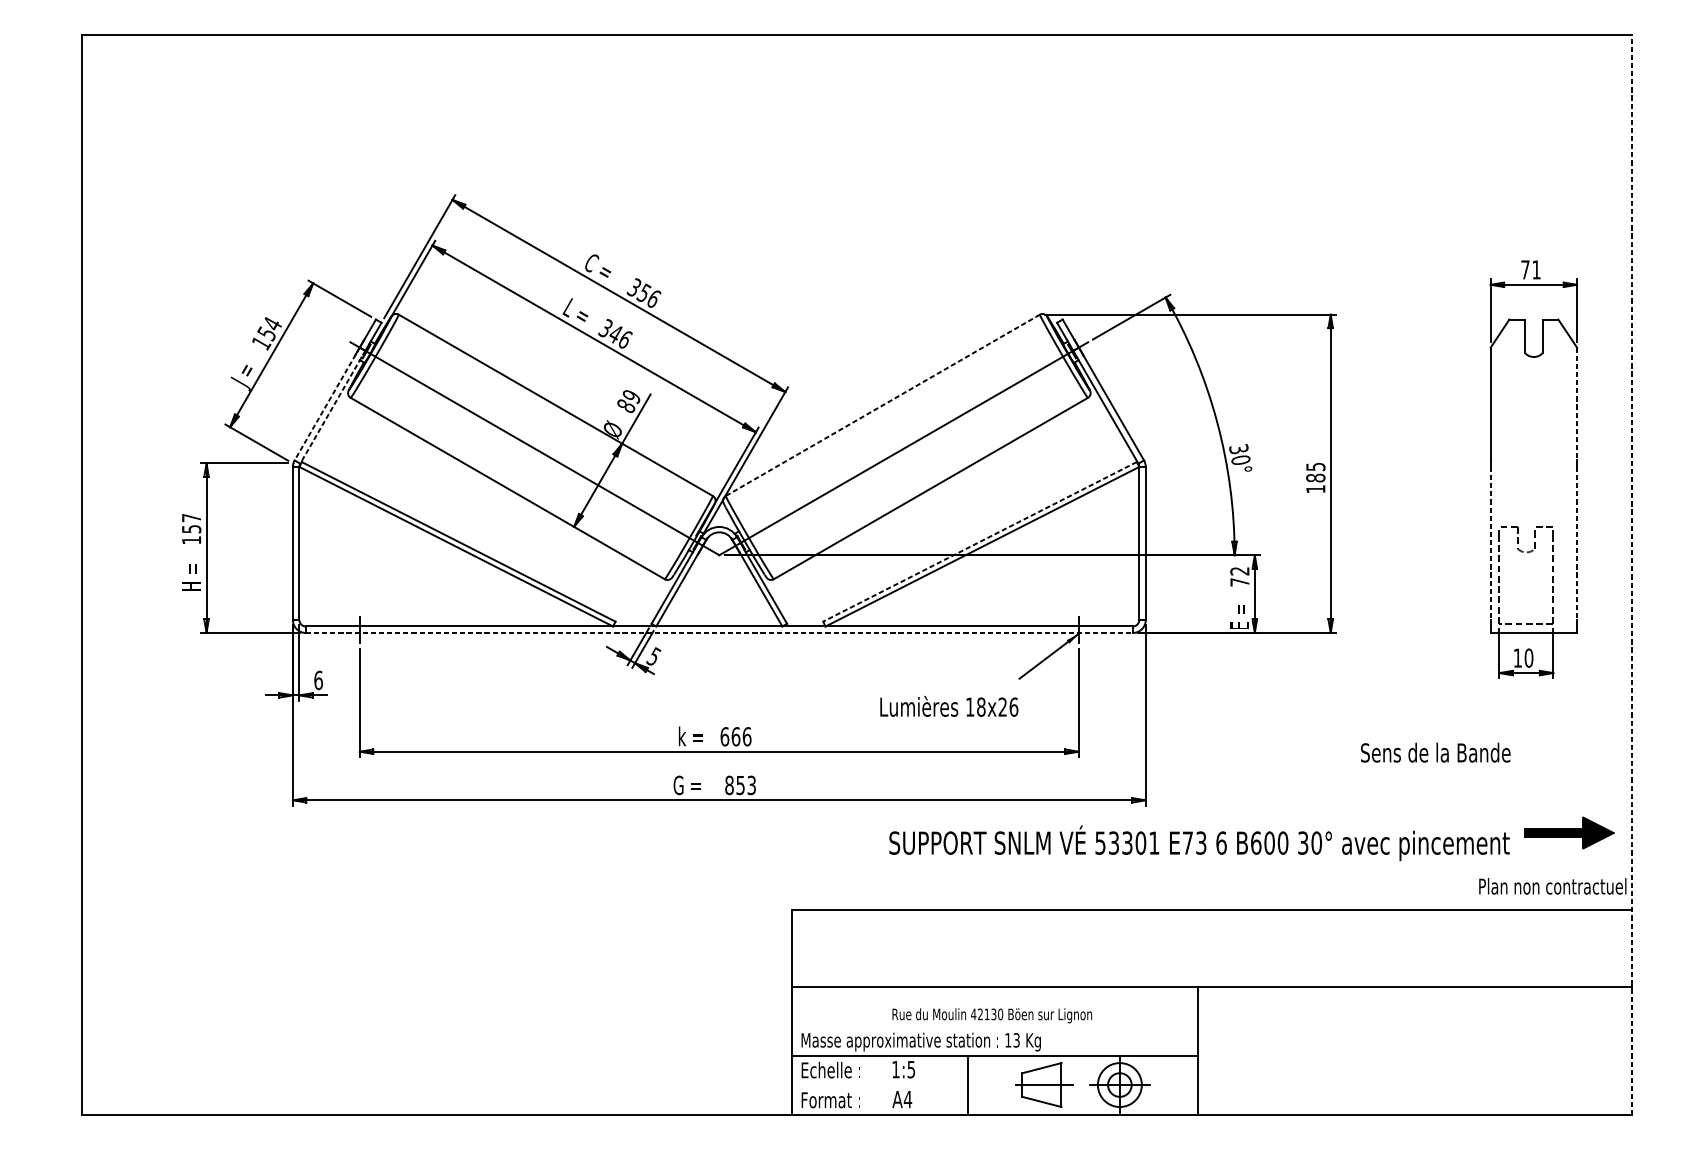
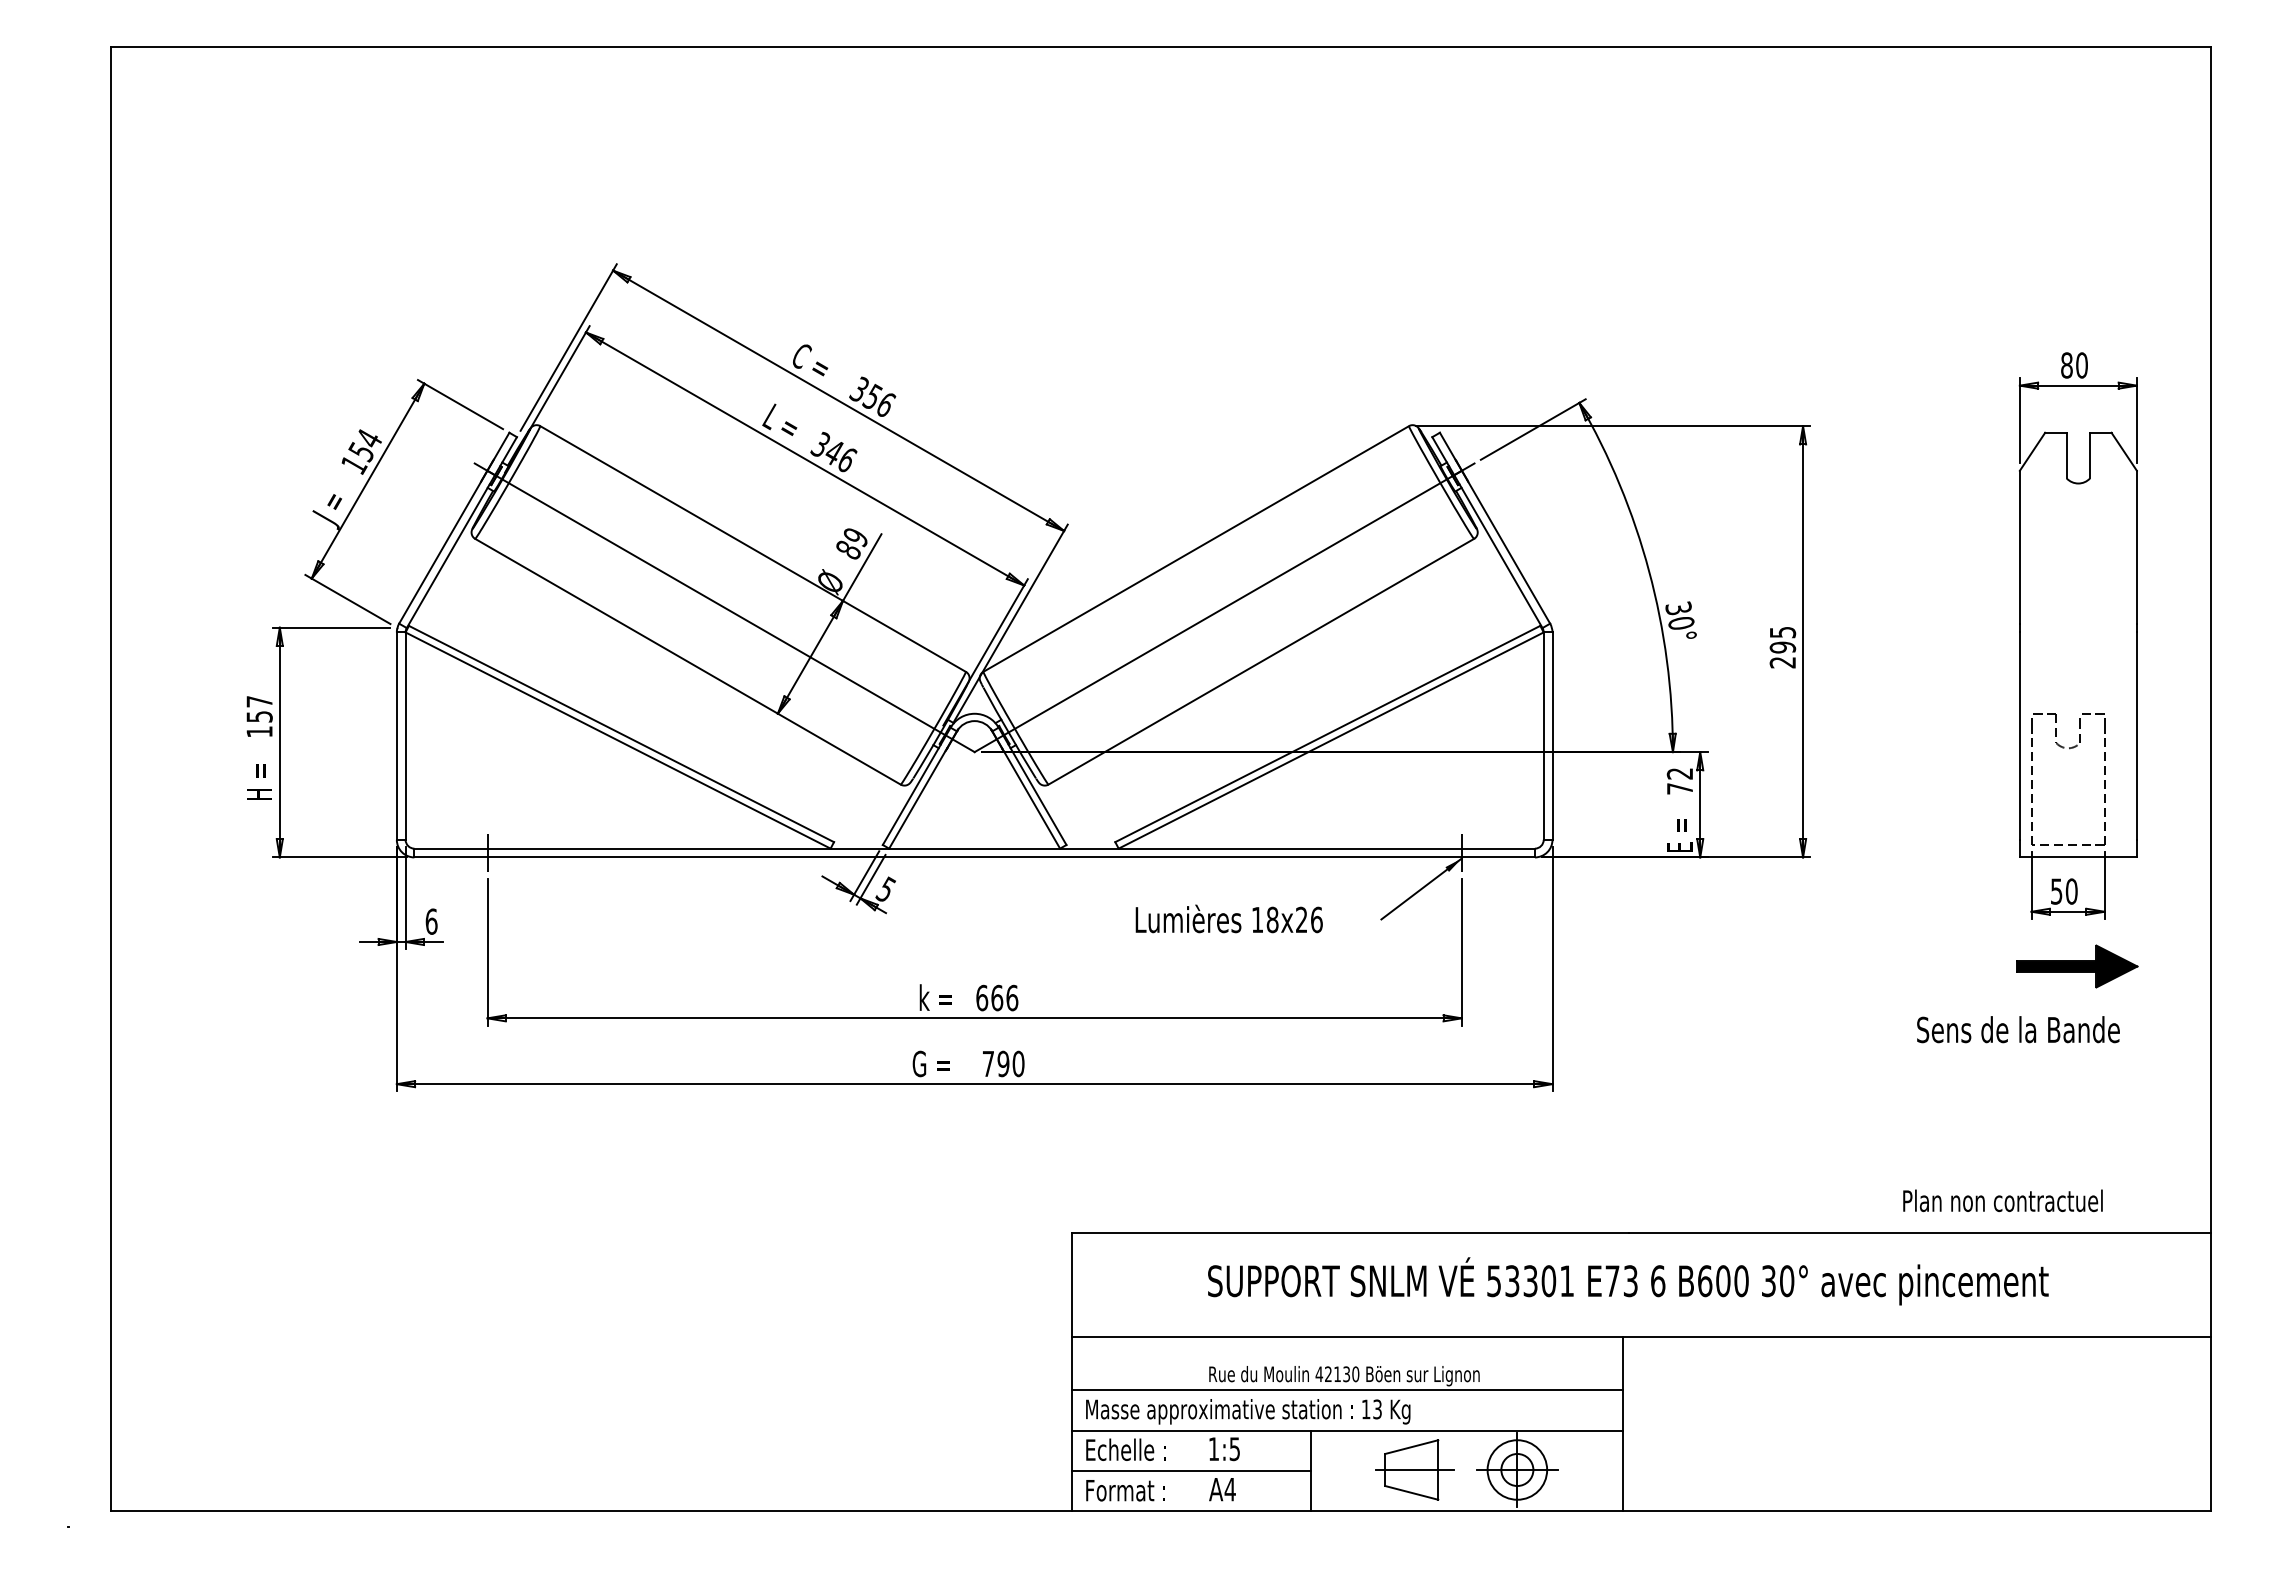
text: (1531, 269) -> (2074, 365), 71 -> 80
line: (327, 404) -> (443, 547), dashed -> solid
line: (1576, 404) -> (2136, 547), dashed -> solid
line: (883, 405) -> (1196, 549), dashed -> solid
line: (332, 407) -> (450, 552), dashed -> solid
text: (1315, 483) -> (1782, 654), 185 -> 295
line: (979, 542) -> (1327, 734), dashed -> solid
line: (1490, 543) -> (2019, 736), dashed -> solid
line: (1576, 543) -> (2136, 736), dashed -> solid
line: (1631, 575) -> (2210, 779), dashed -> solid
line: (719, 633) -> (975, 857), dashed -> solid
text: (1517, 658) -> (2056, 891), 10 -> 50
text: (948, 706) -> (1228, 918), moved
text: (1435, 752) -> (2018, 1029), moved
text: (740, 785) -> (1003, 1063), 853 -> 790
part: (1569, 833) -> (2077, 966), moved
text: (1199, 843) -> (1628, 1281), moved
text: (1552, 886) -> (2002, 1200), moved
line: (994, 1026) -> (1347, 1390), added
line: (879, 1085) -> (1191, 1470), added

